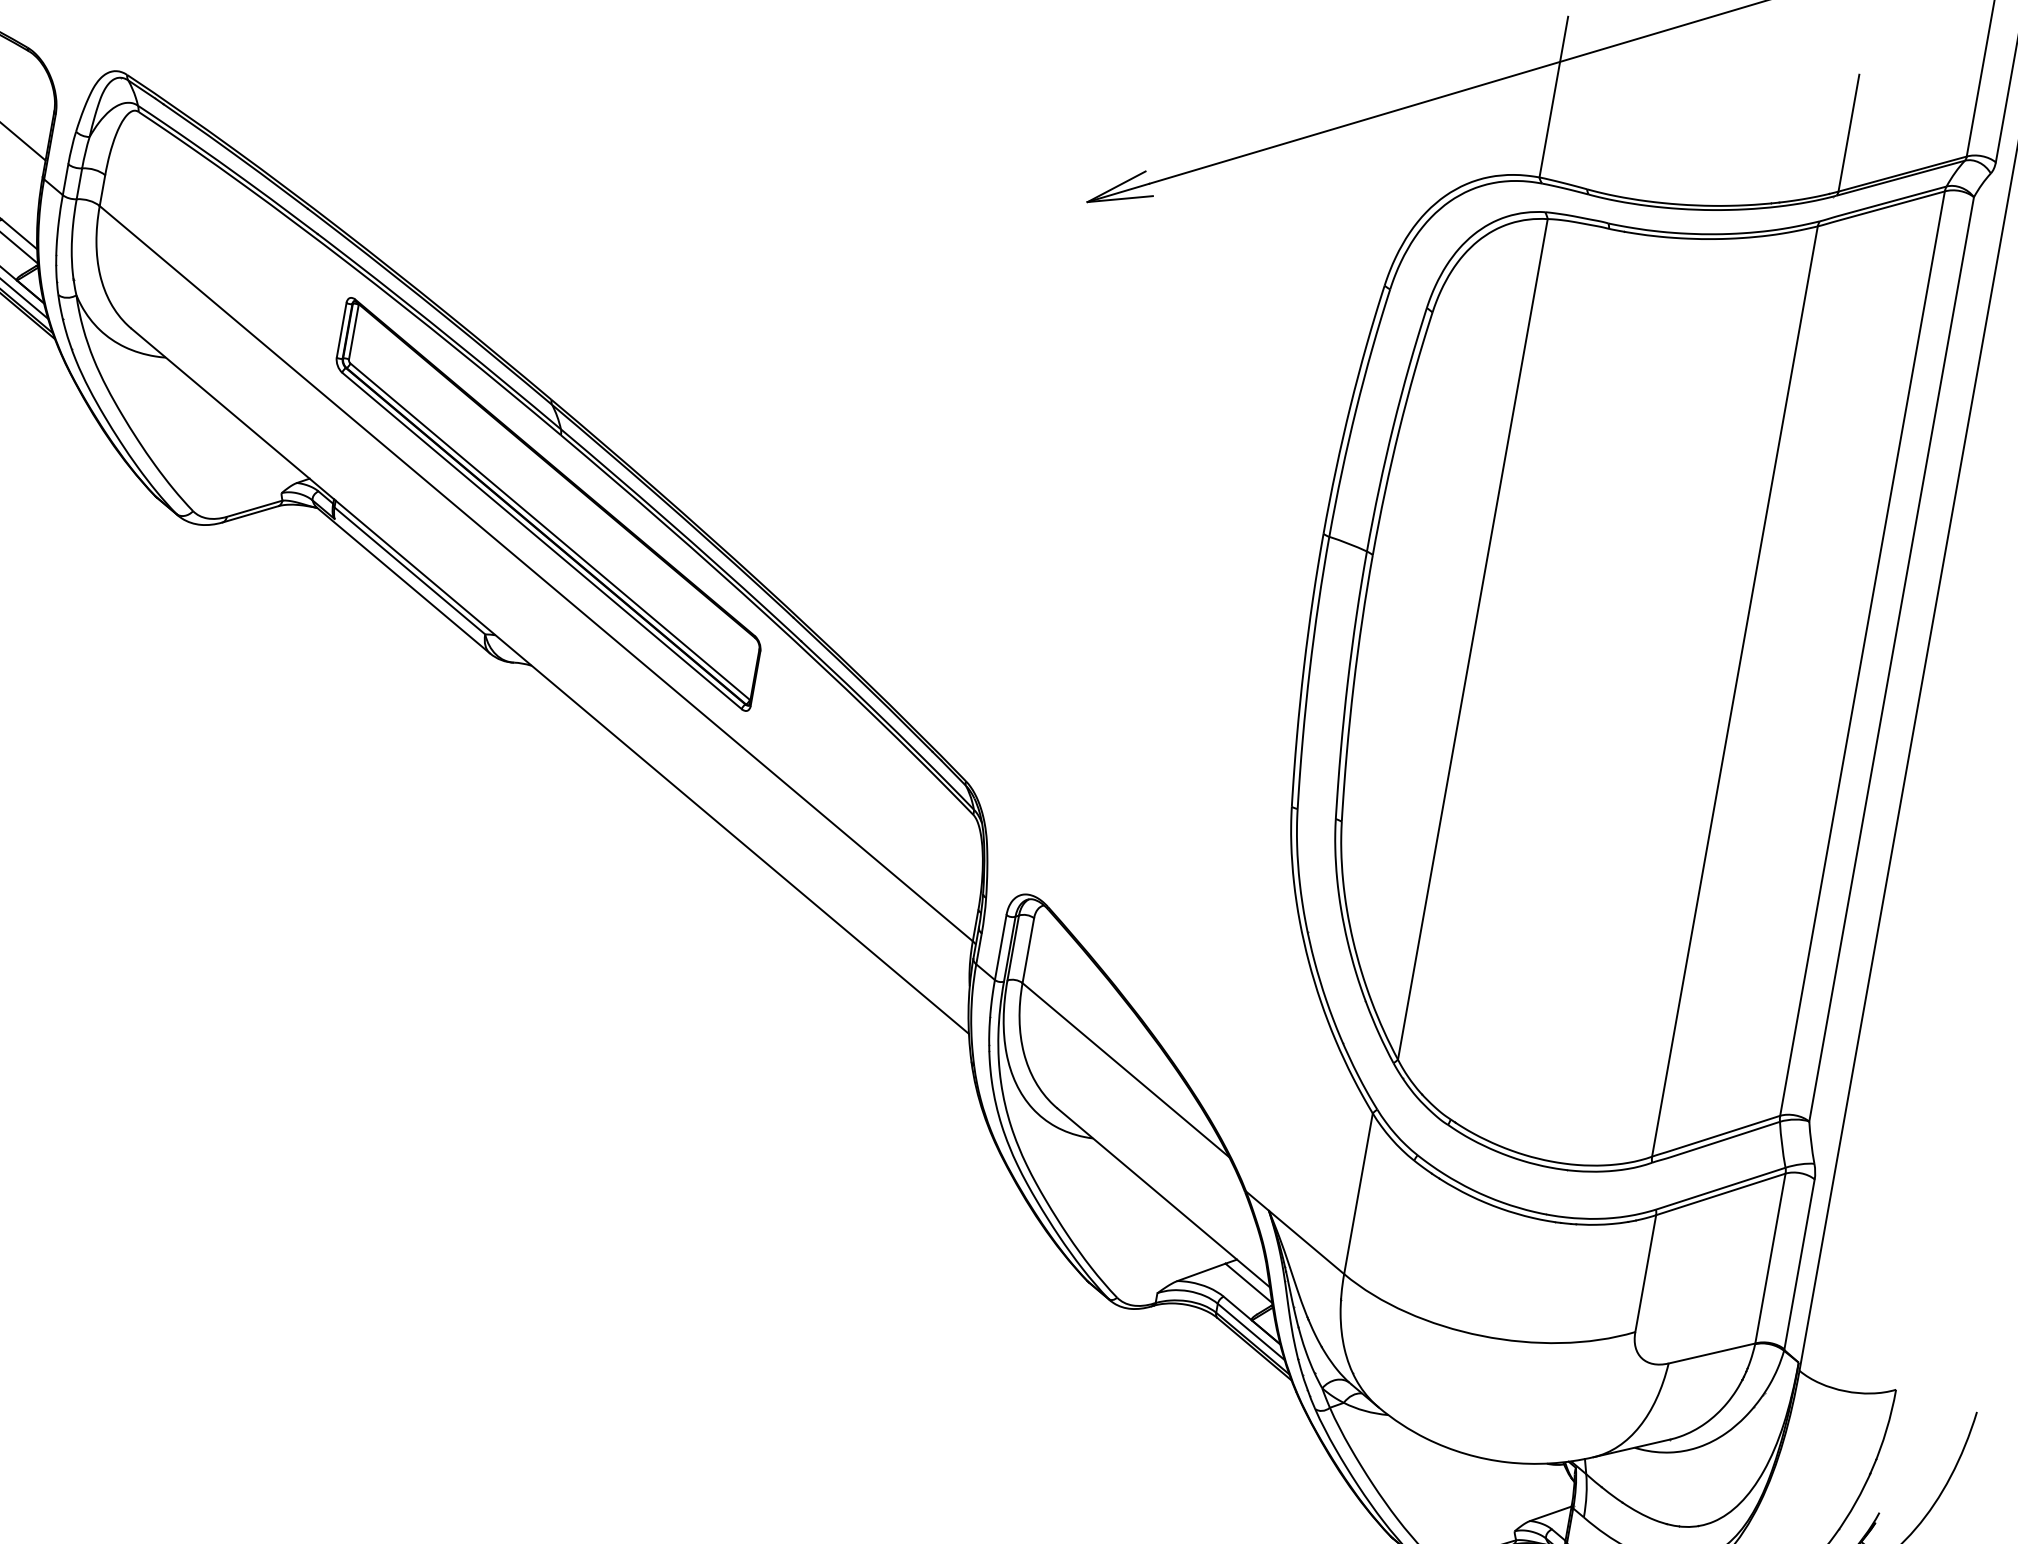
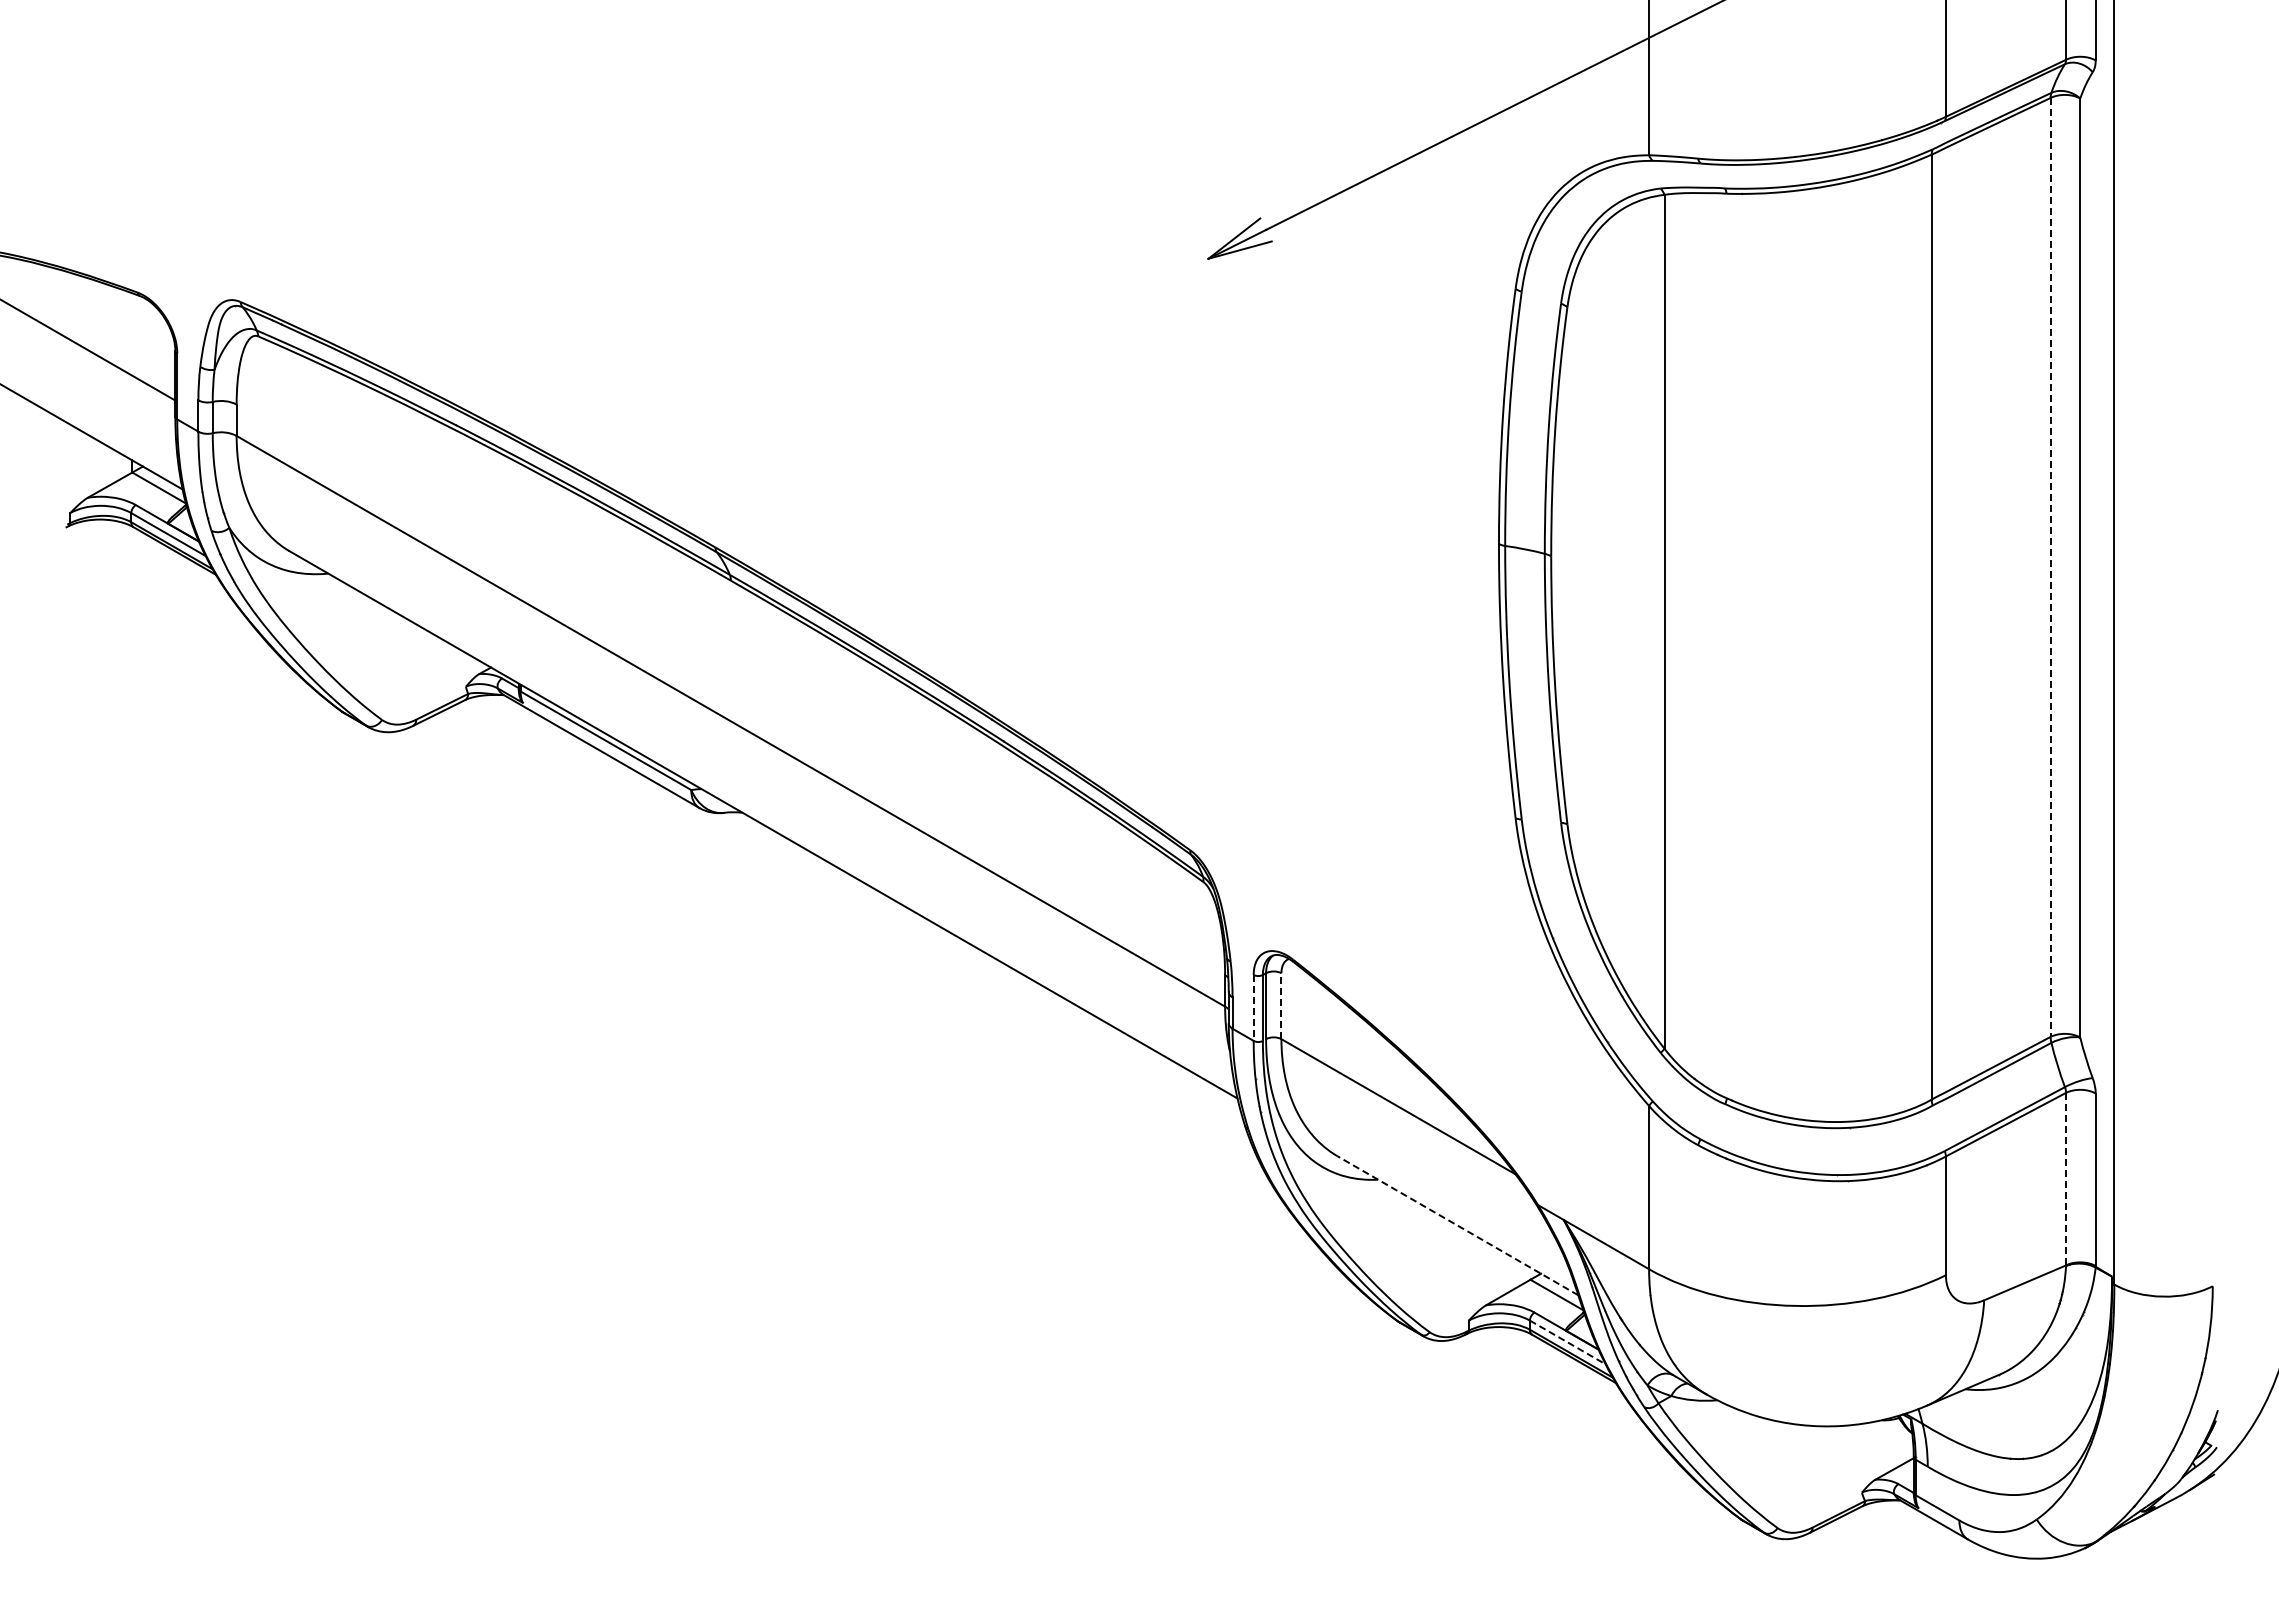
part: (548, 503) -> (730, 650), removed
line: (1862, 653) -> (2050, 567), solid -> dashed
line: (1000, 947) -> (1253, 1007), solid -> dashed
line: (1028, 950) -> (1281, 1006), solid -> dashed
line: (1164, 1197) -> (1458, 1225), solid -> dashed
line: (1770, 1258) -> (2066, 1179), solid -> dashed
line: (1250, 1331) -> (1567, 1342), solid -> dashed

